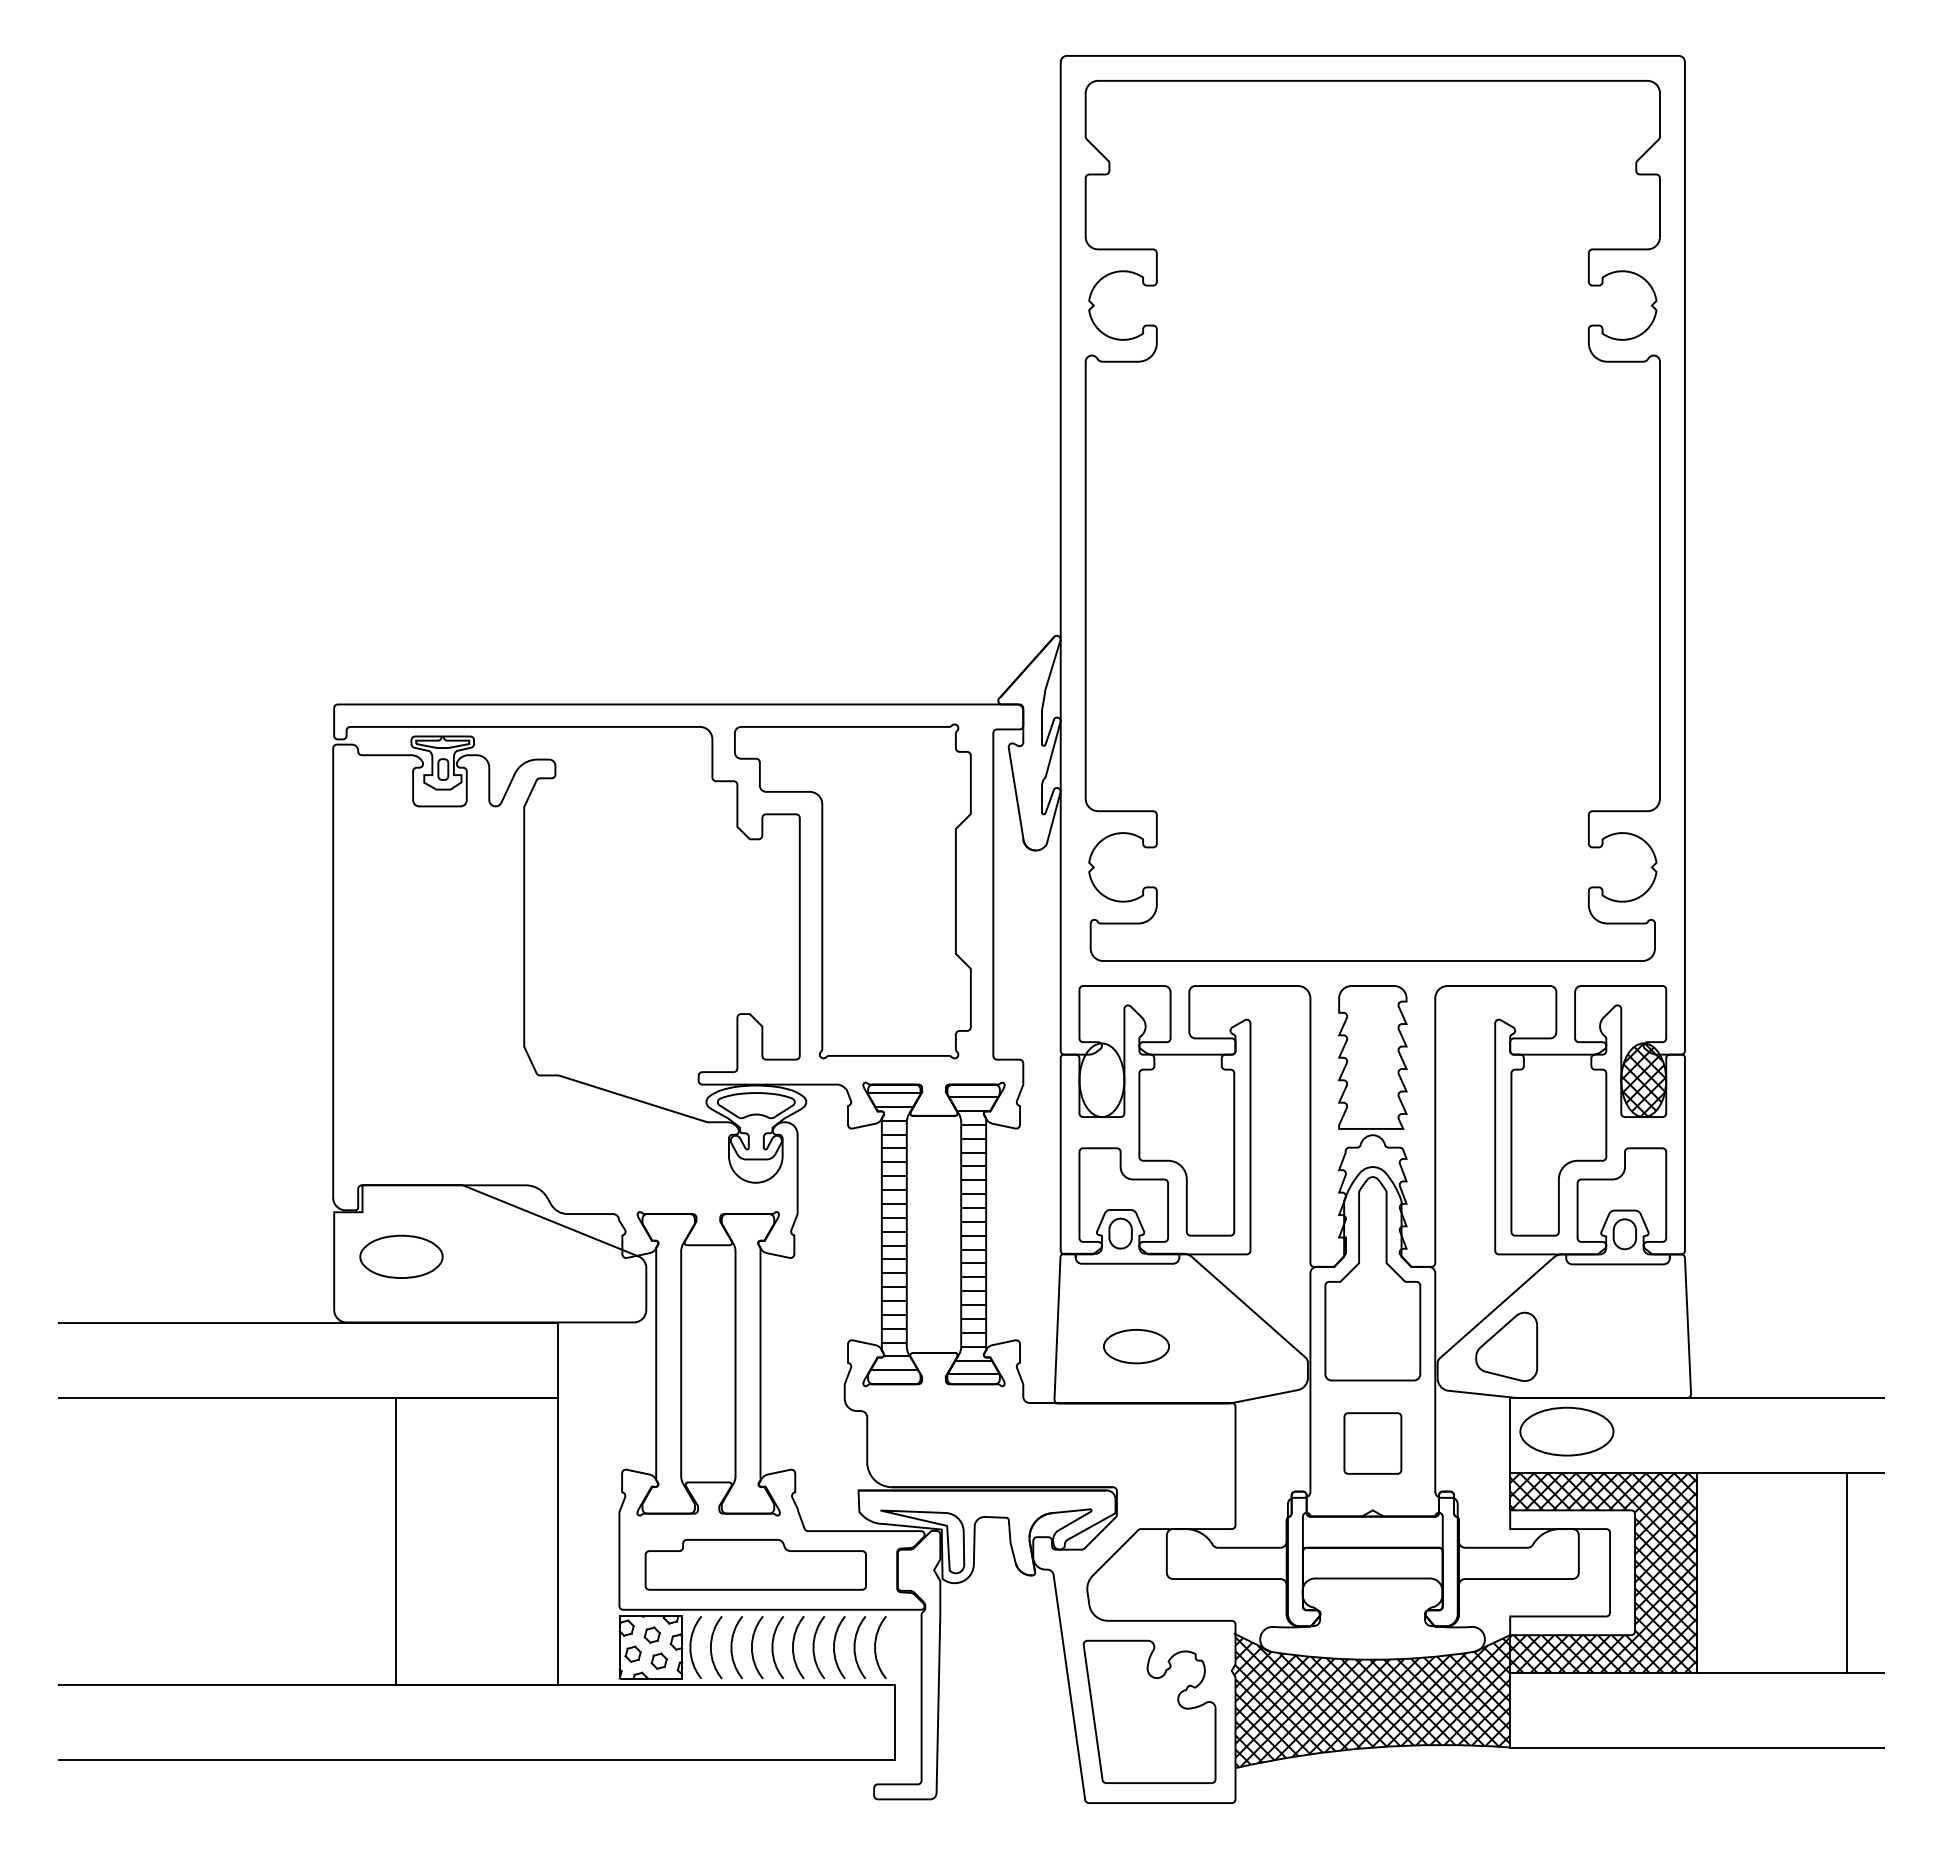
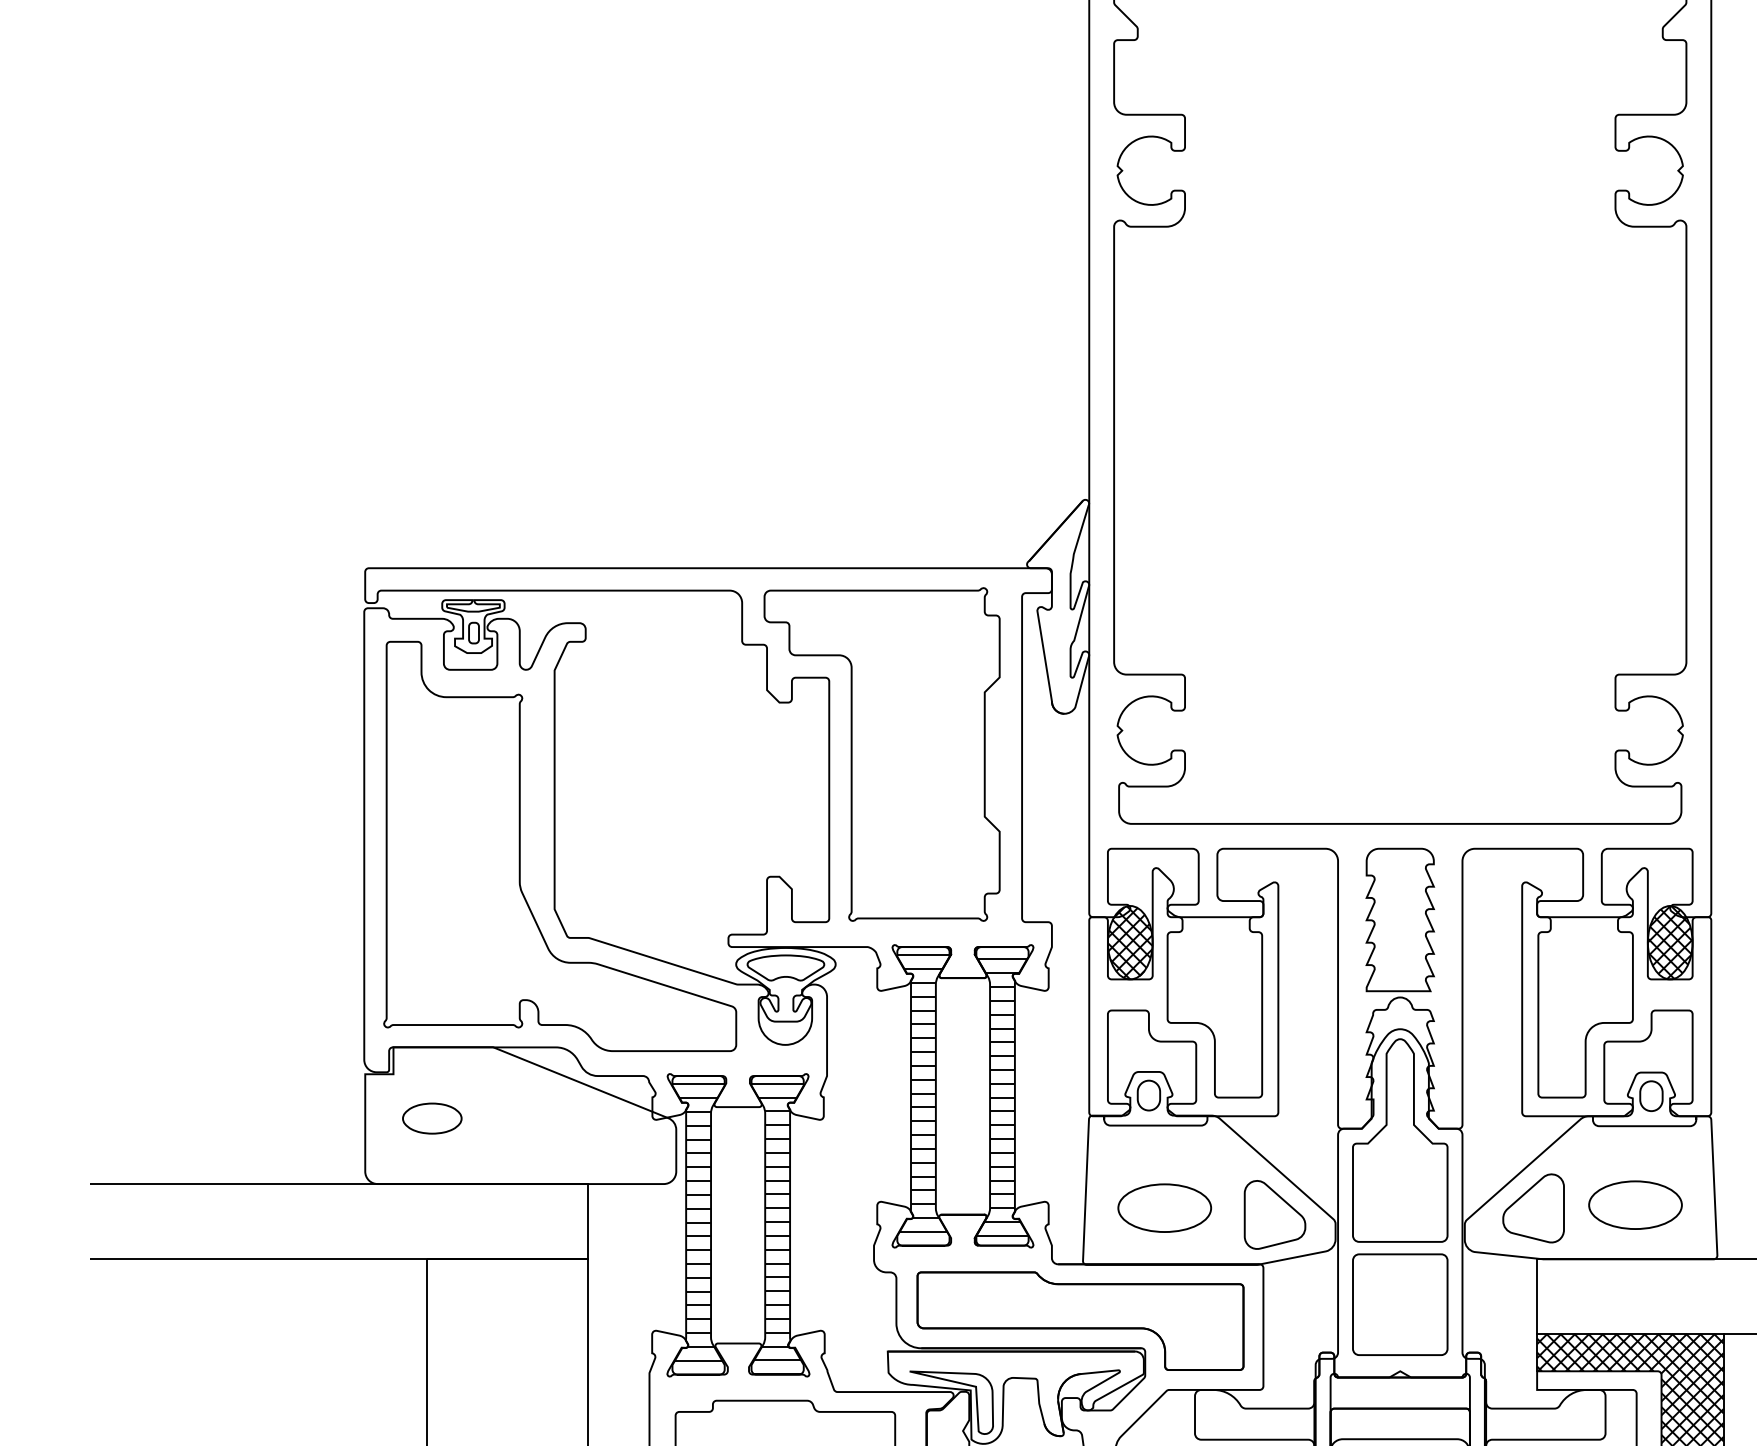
part: (490, 983) -> (521, 846), added
hatch: (1101, 1080) -> (1129, 942), added
part: (401, 1256) -> (432, 1118), size x0.71
part: (1136, 1346) -> (1164, 1208), size x1.43
part: (1246, 1353) -> (1274, 1215), added
hatch: (668, 1367) -> (698, 1228), added
hatch: (747, 1367) -> (777, 1228), added
part: (1566, 1431) -> (1635, 1205), moved
part: (1372, 1443) -> (1399, 1304), size x1.67
part: (1051, 1459) -> (1080, 1320), added

